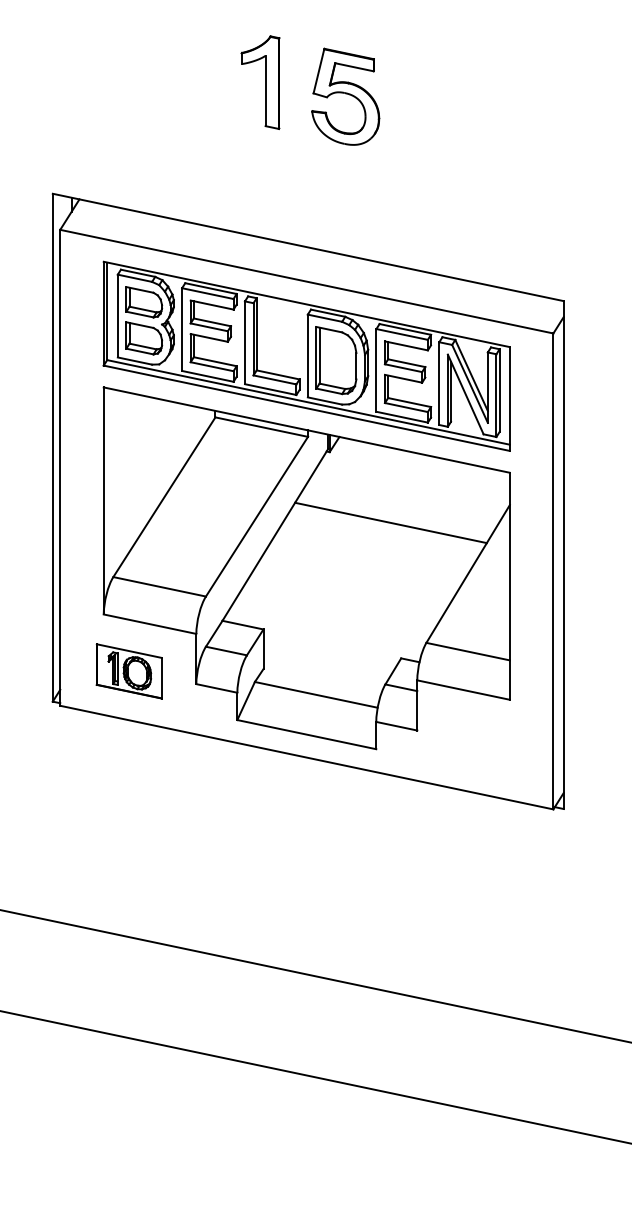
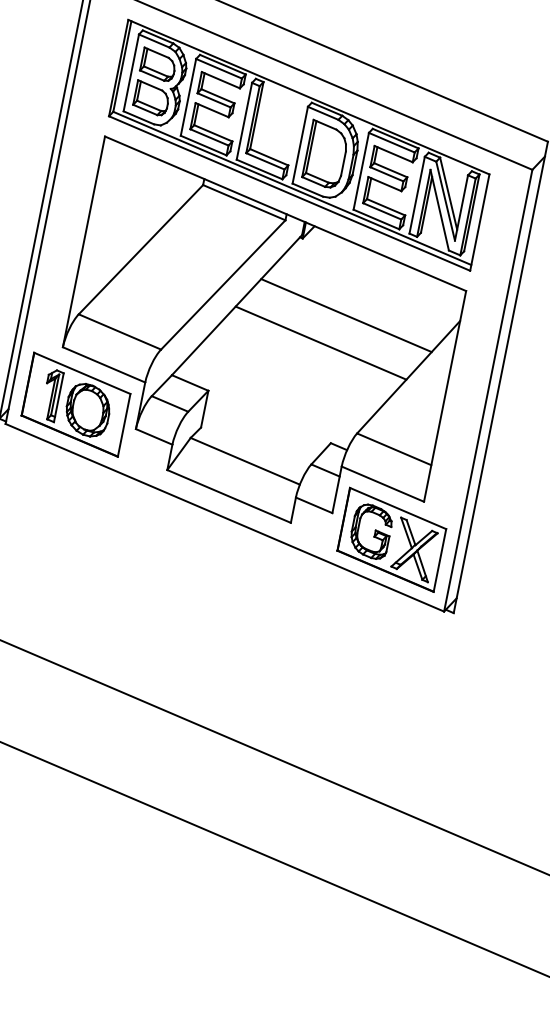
line: (370, 556) -> (321, 342), added
part: (129, 671) -> (76, 404), size x1.67
part: (484, 745) -> (392, 539), added

